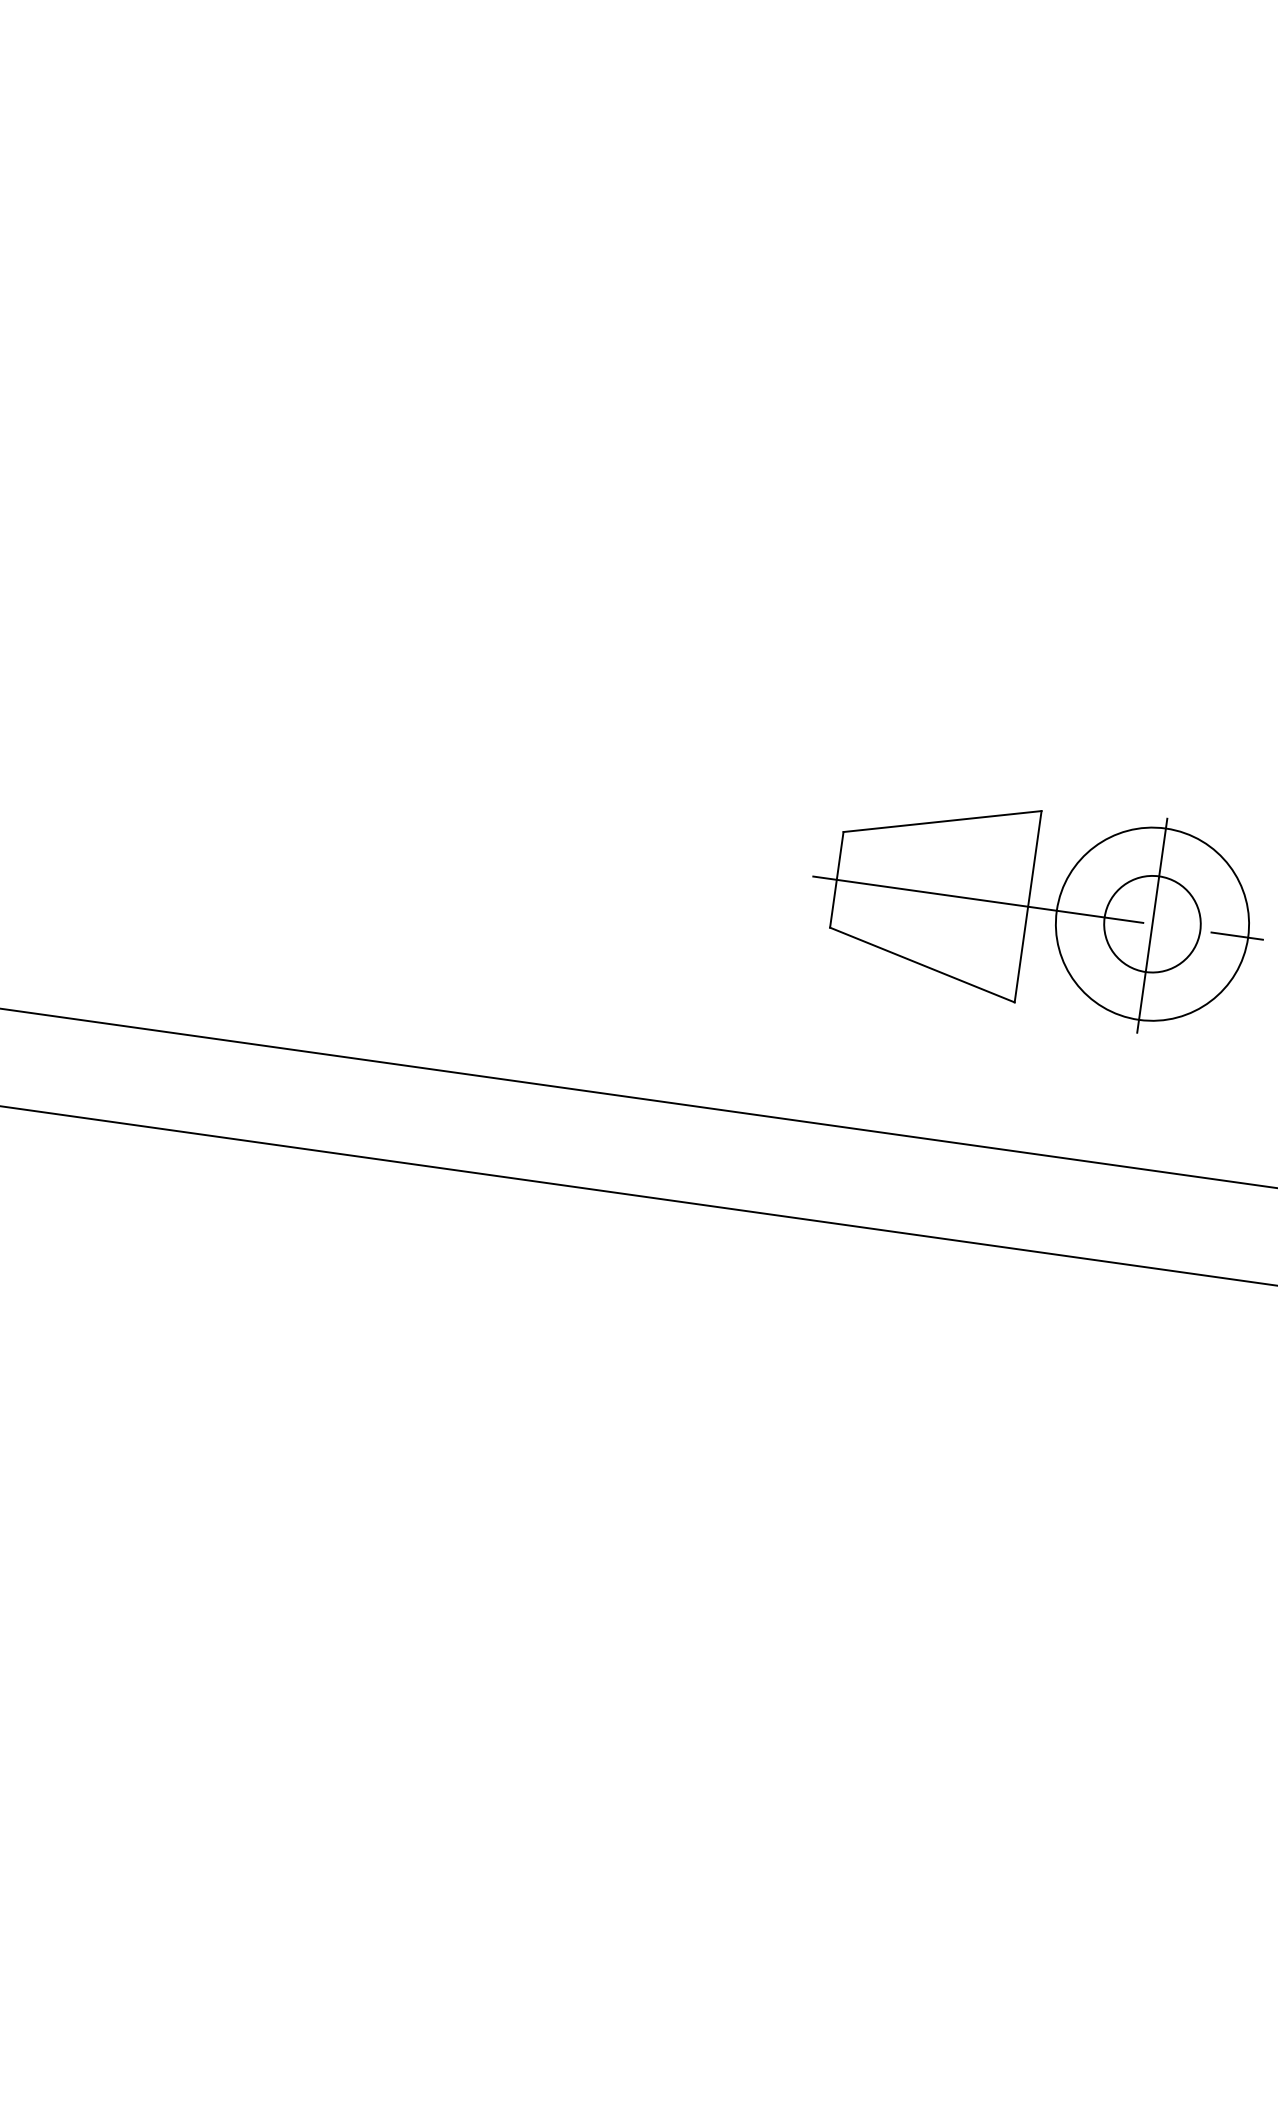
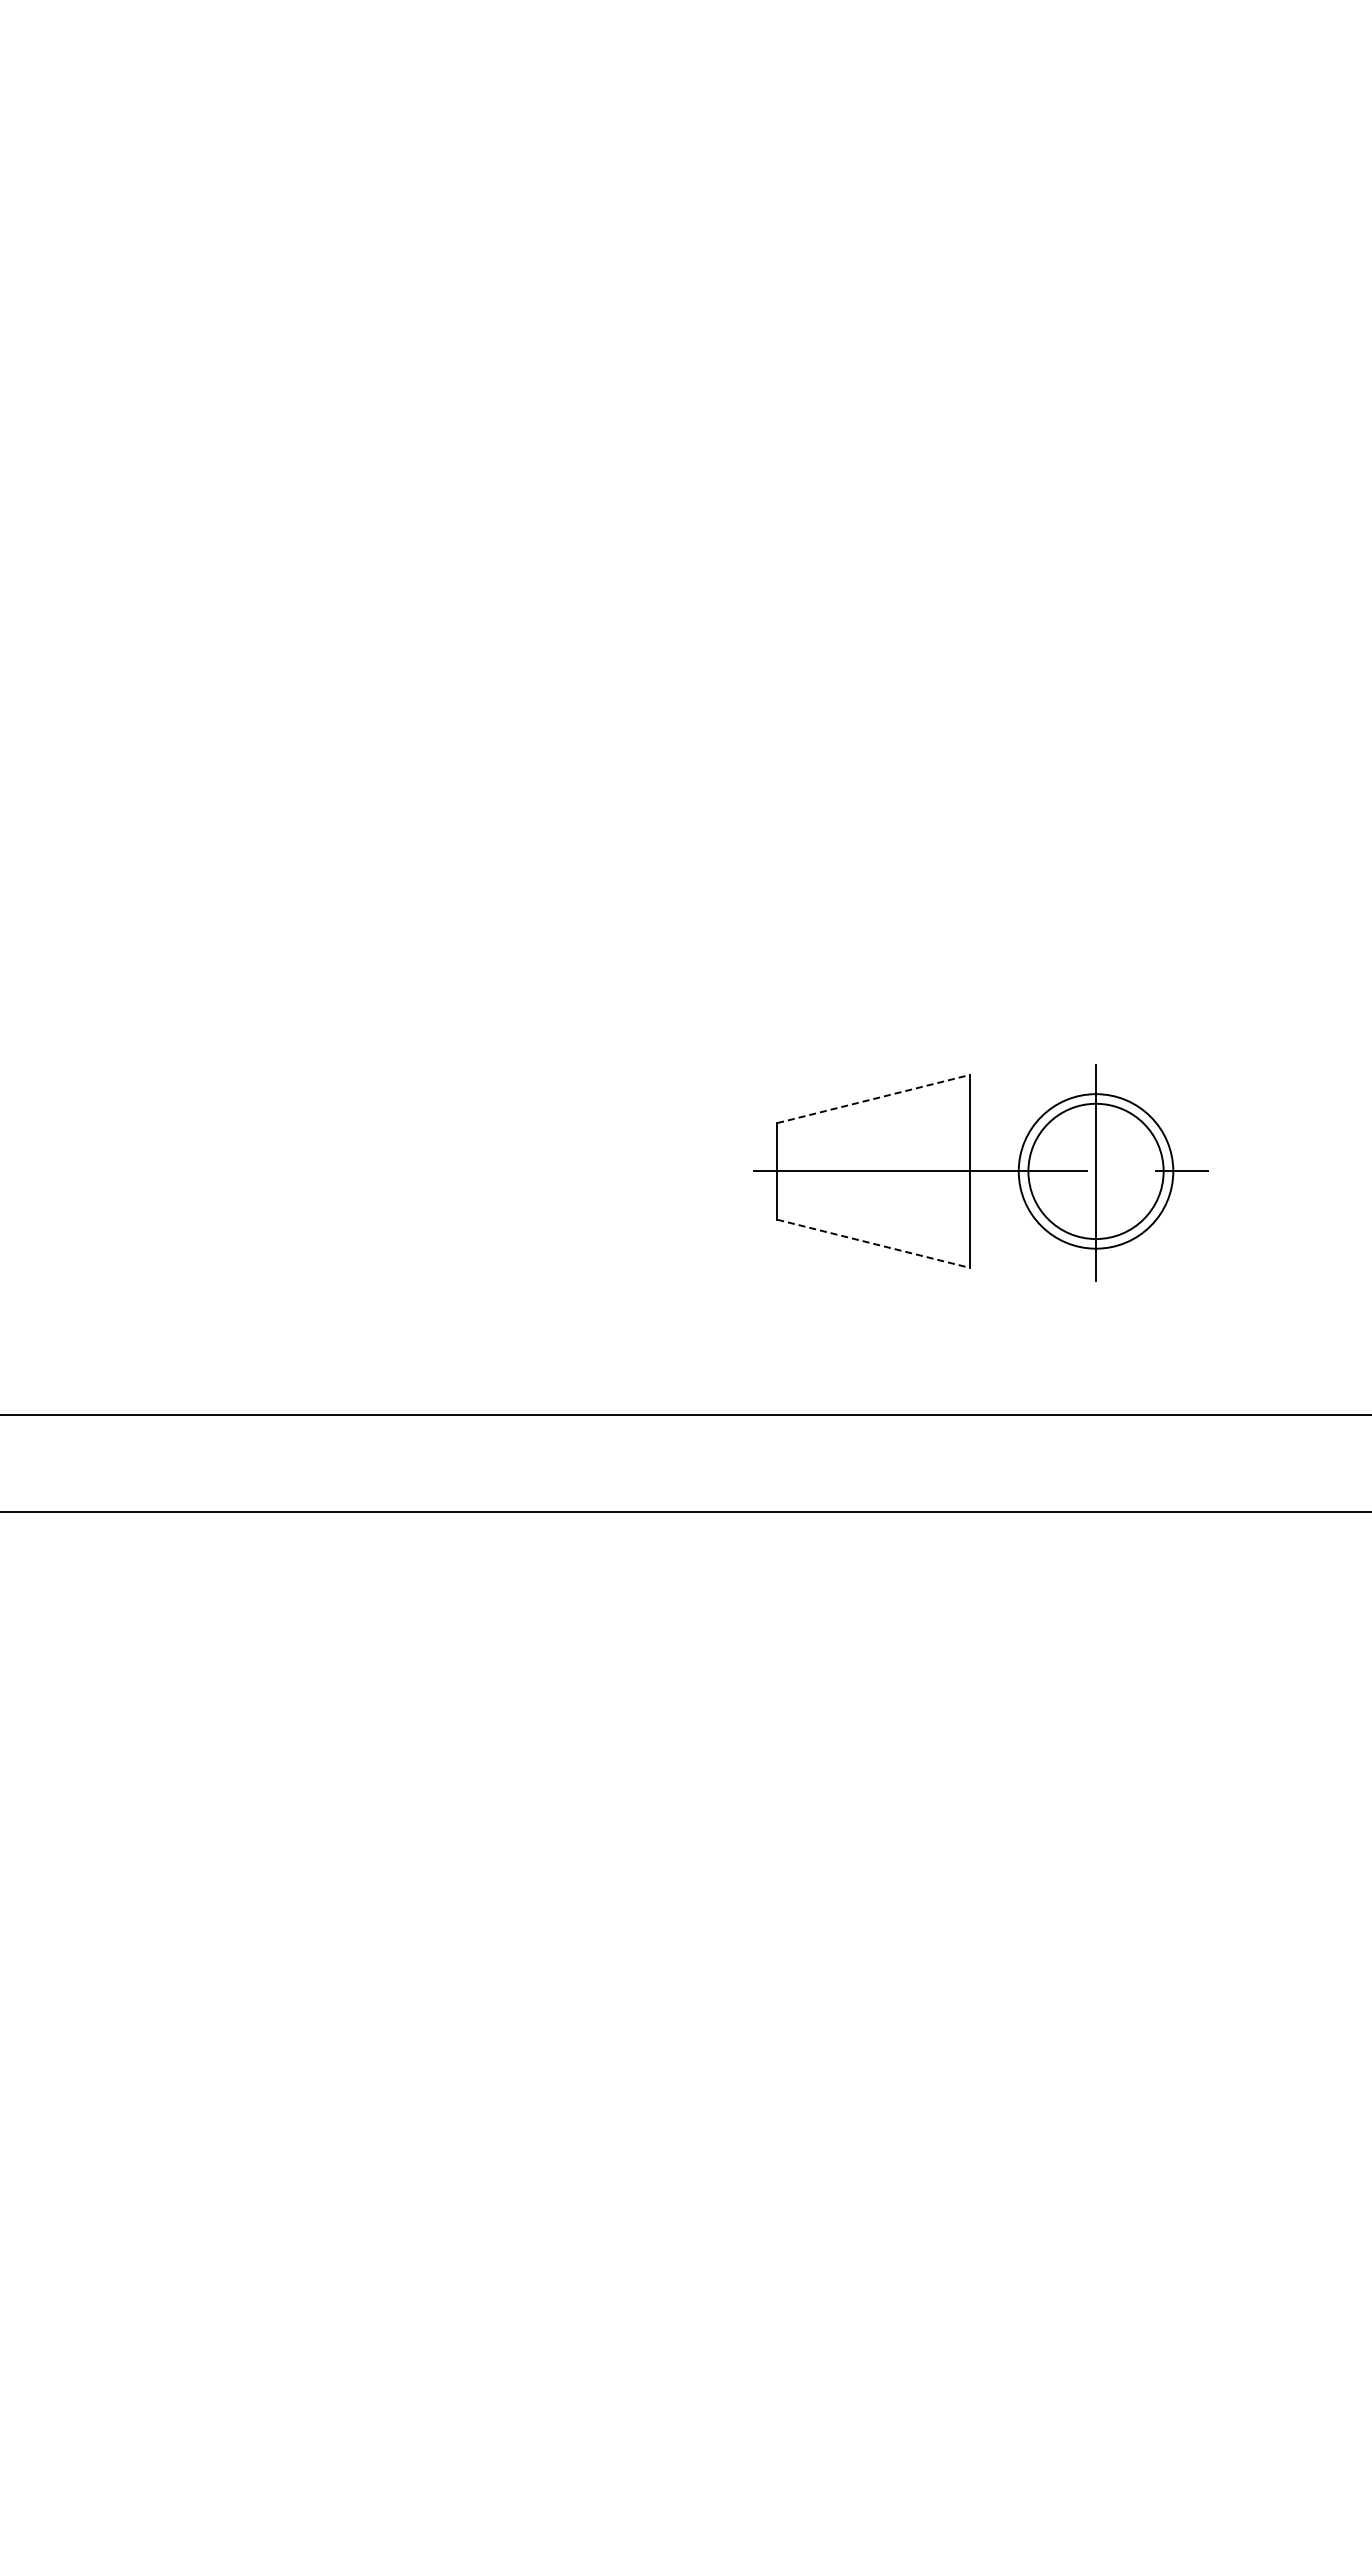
line: (942, 821) -> (873, 1098), solid -> dashed
circle: (1151, 924) -> (1095, 1171), size x0.7
circle: (1151, 924) -> (1095, 1171), size x1.6
line: (922, 964) -> (873, 1243), solid -> dashed

